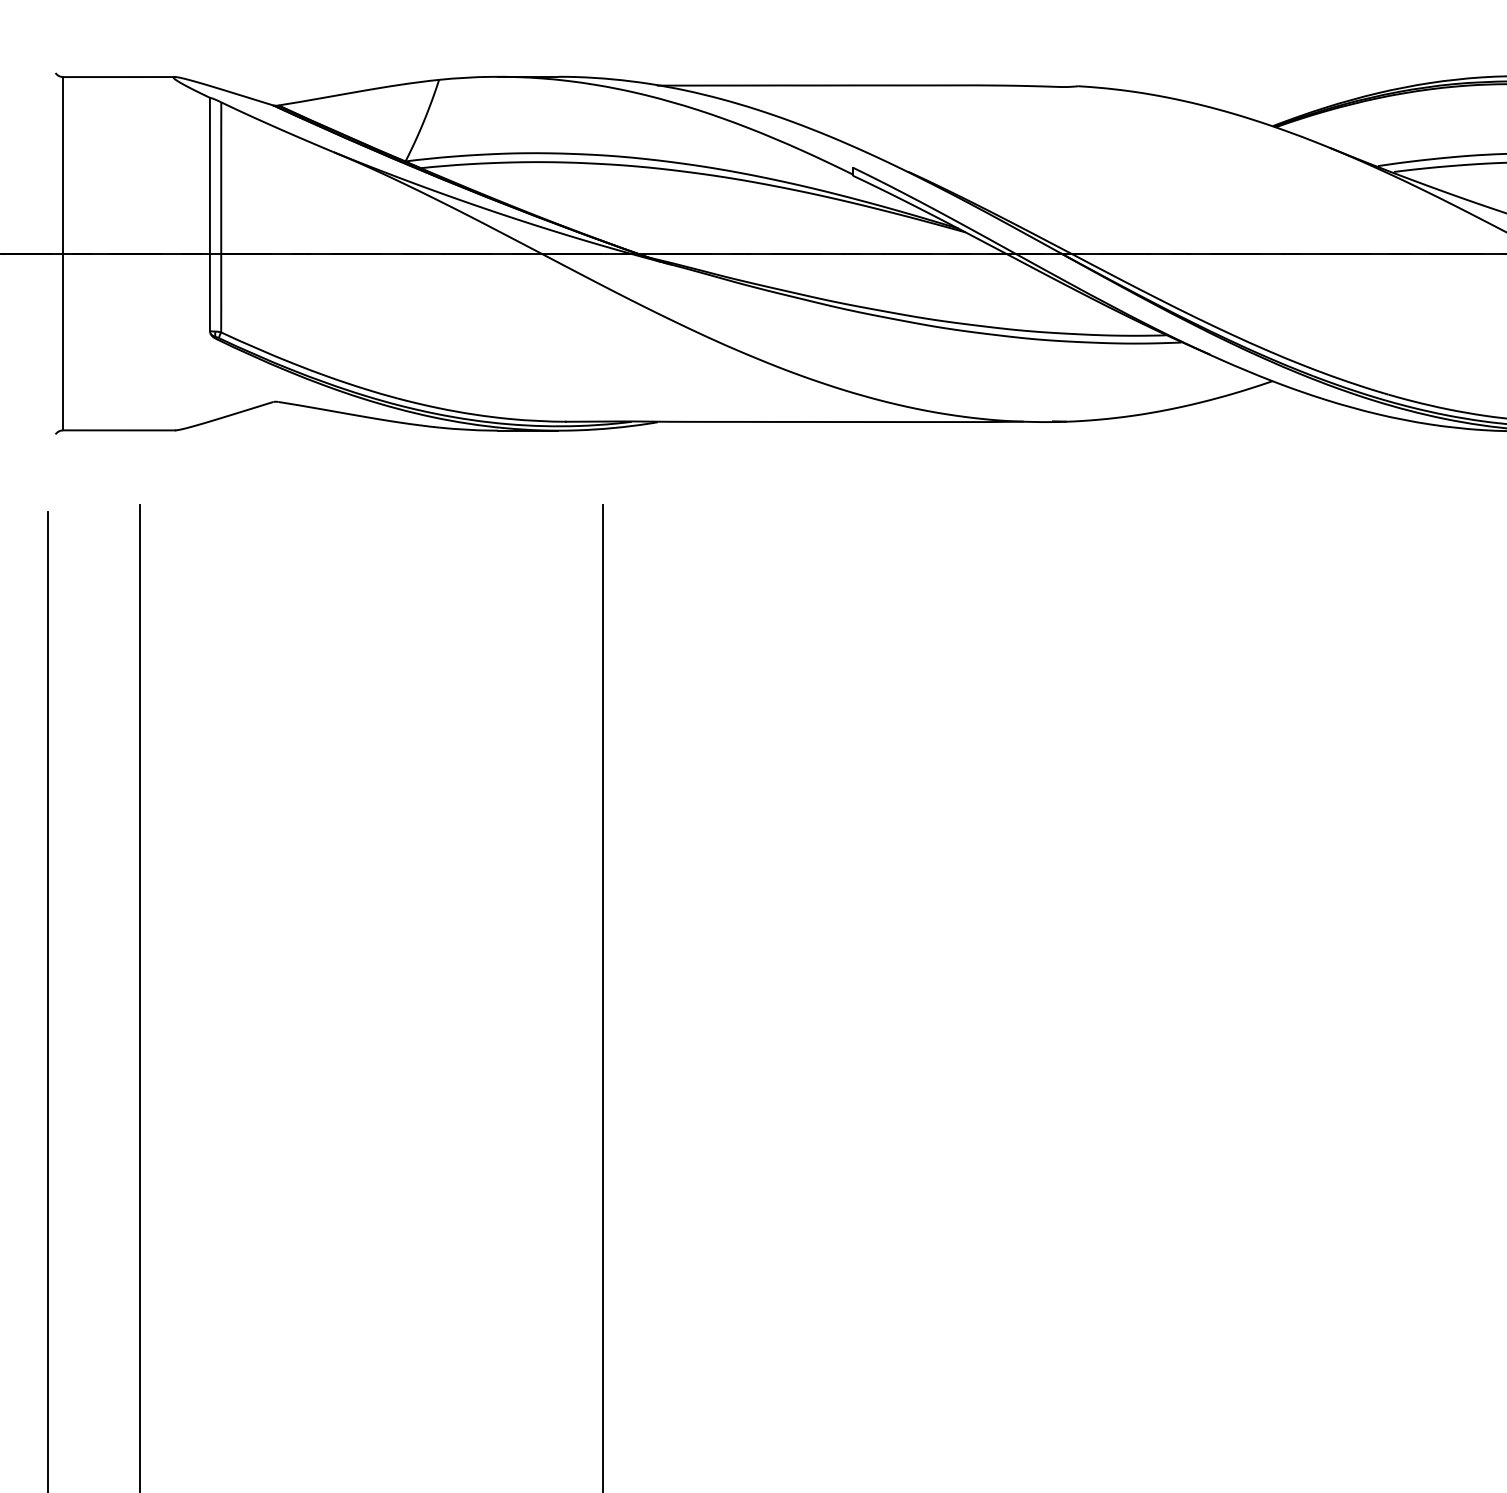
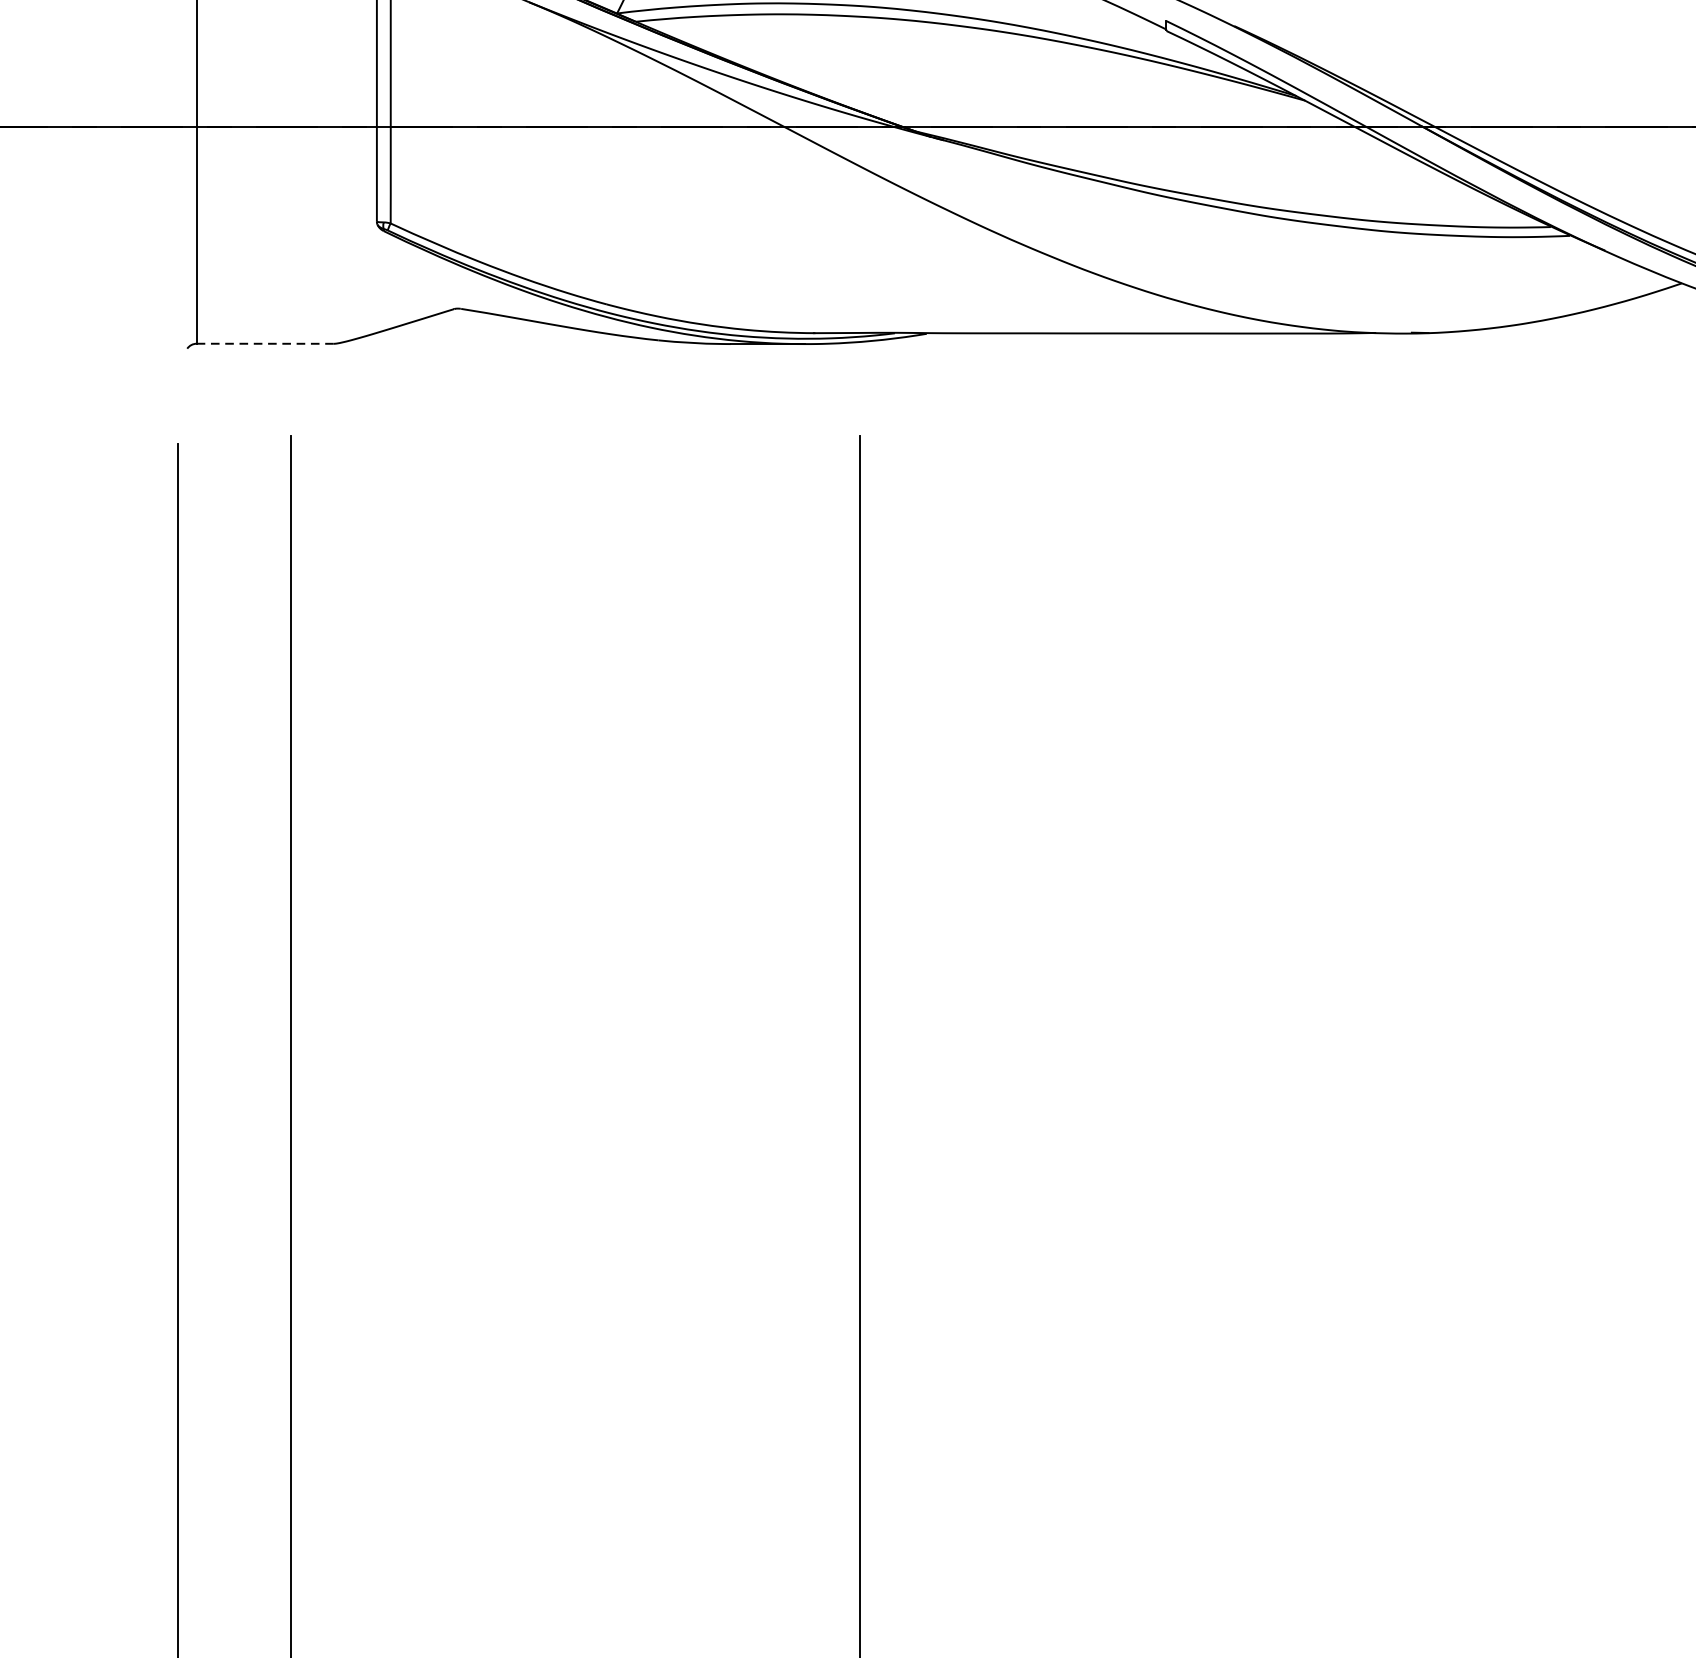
line: (119, 430) -> (265, 343), solid -> dashed

